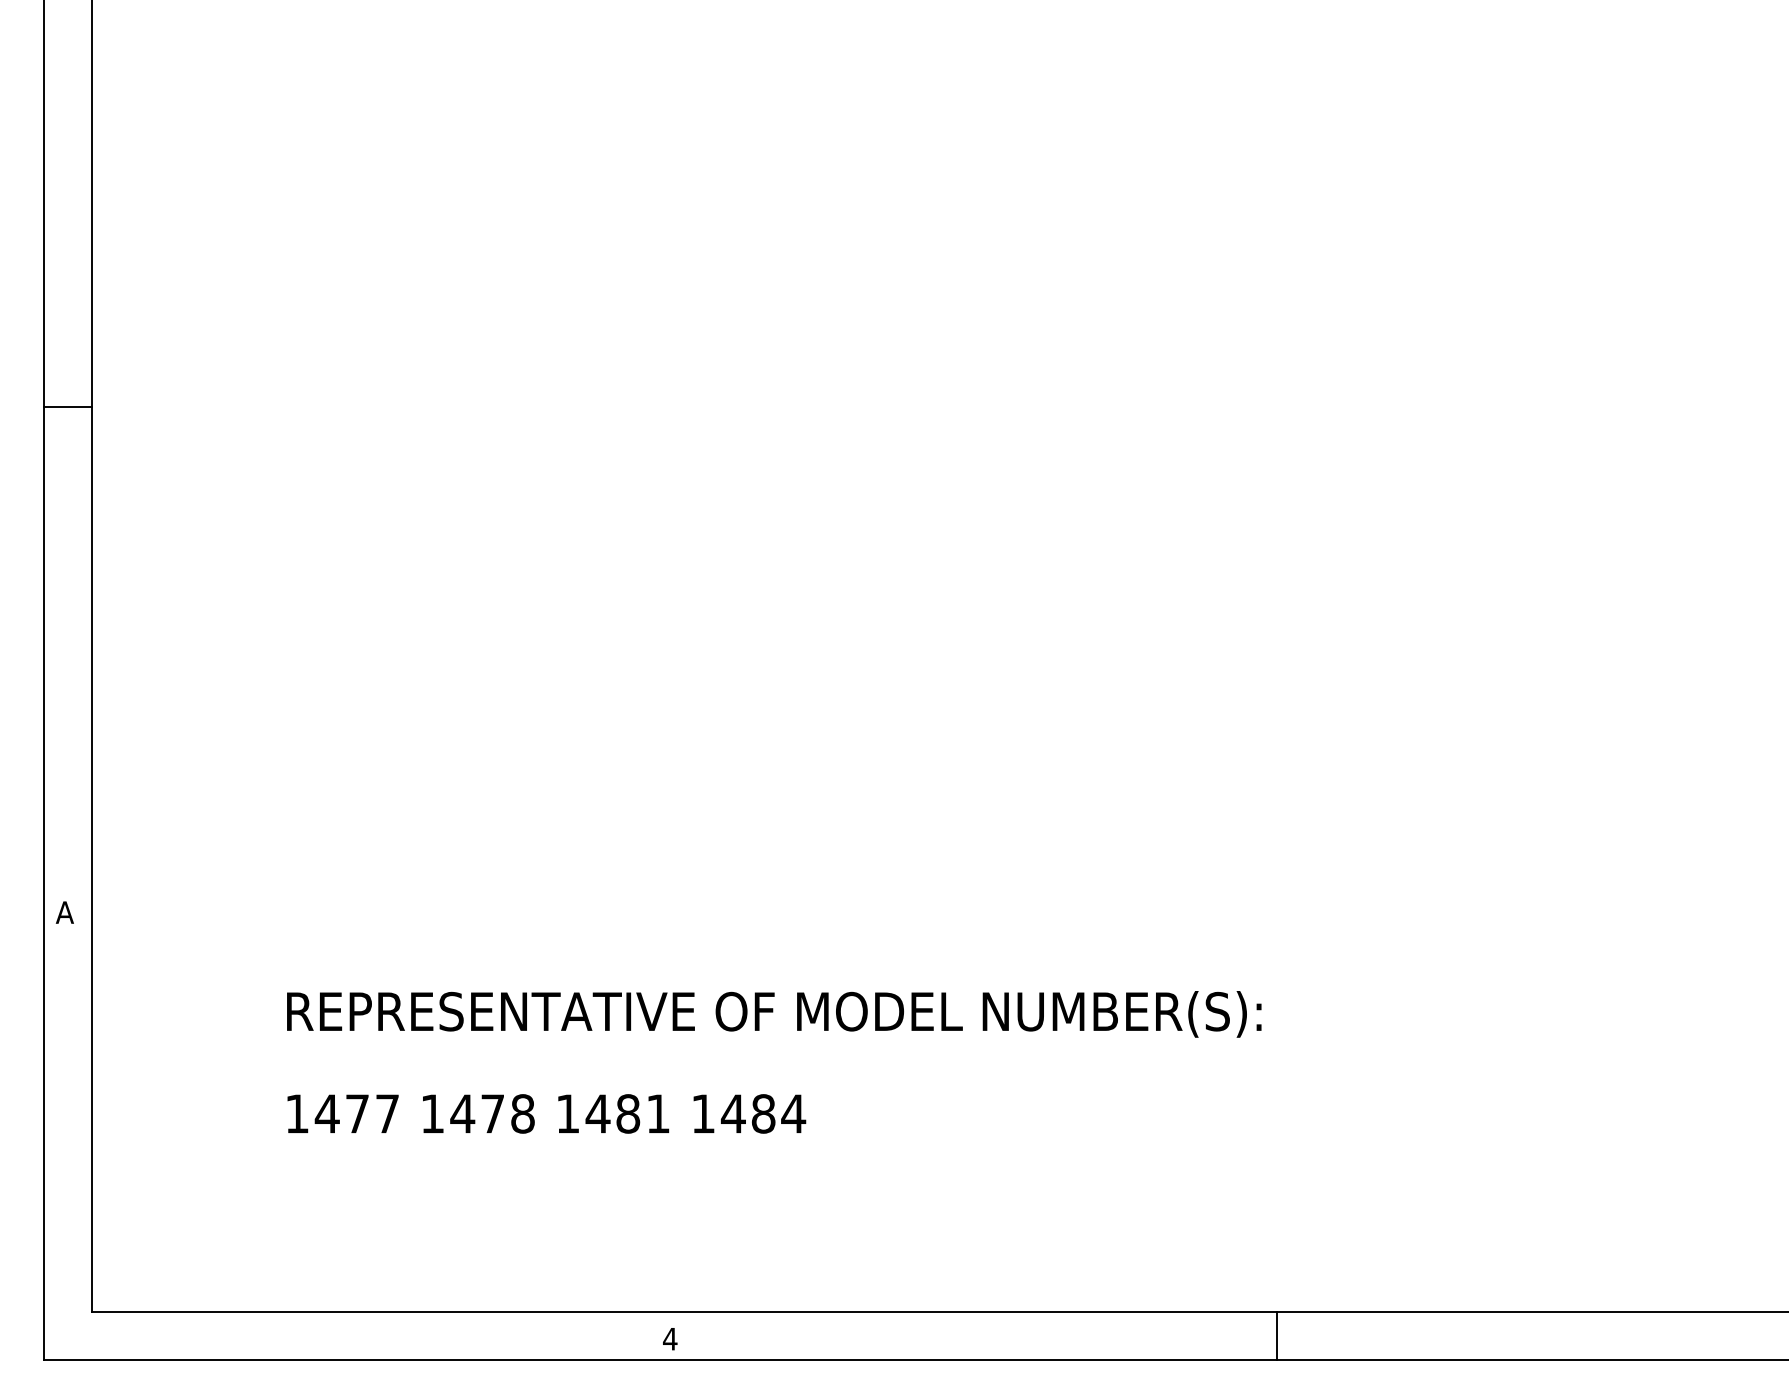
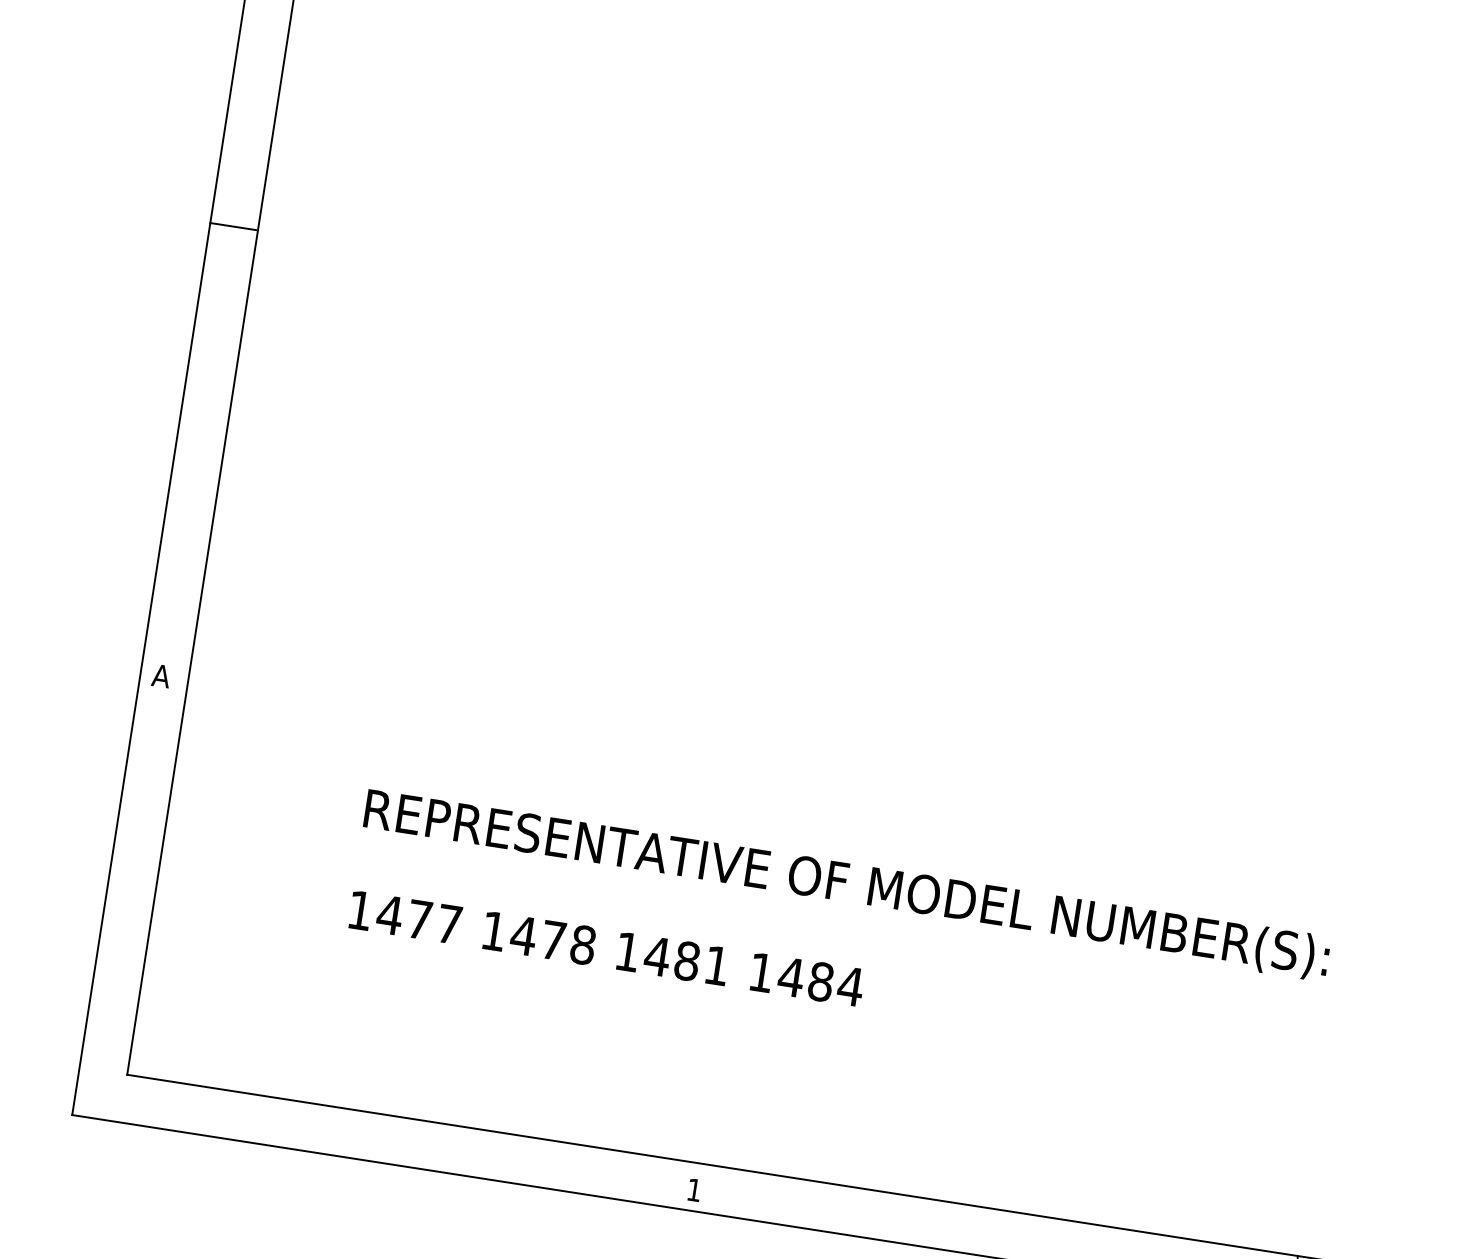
line: (68, 407) -> (234, 226), moved
text: (670, 1339) -> (694, 1190), 4 -> 1

